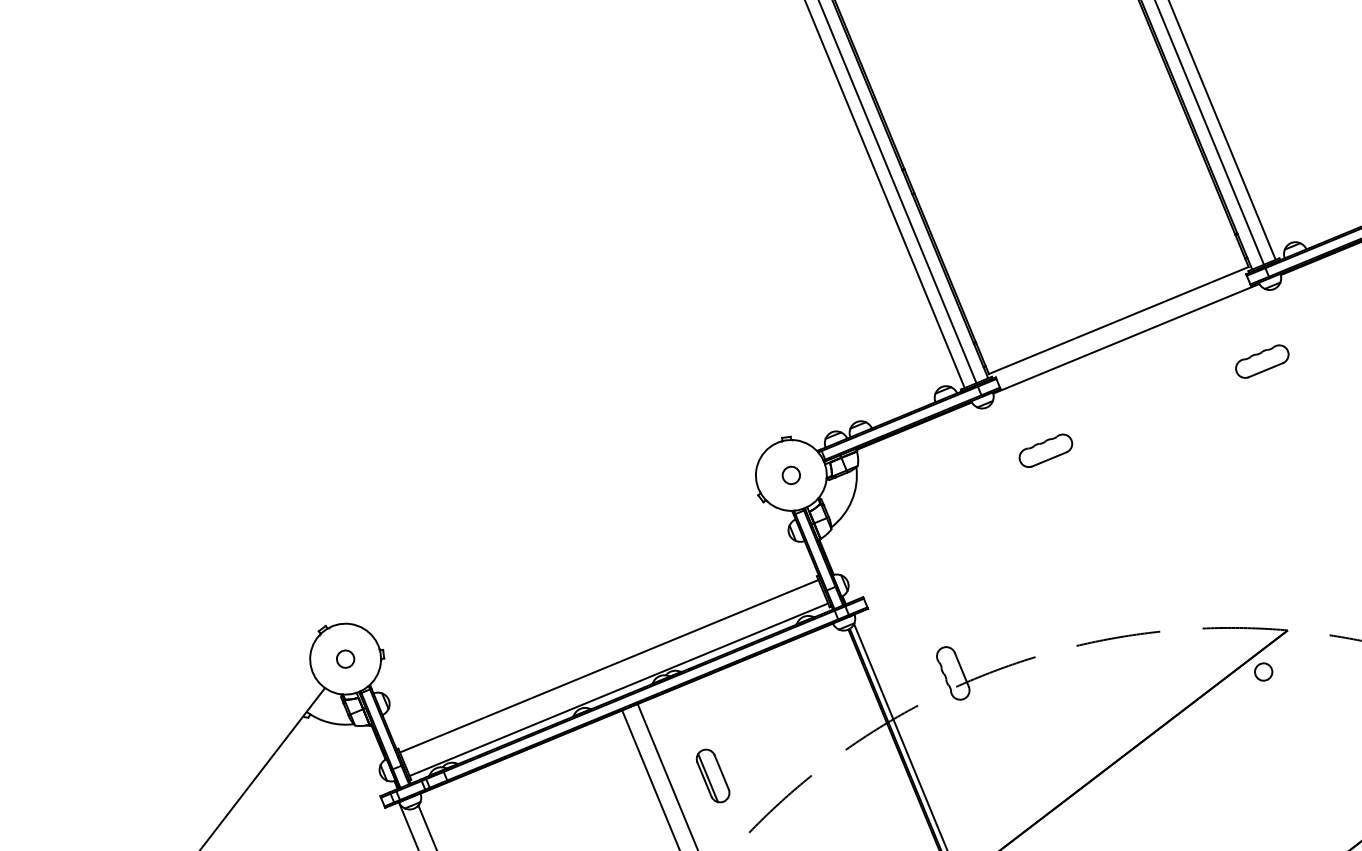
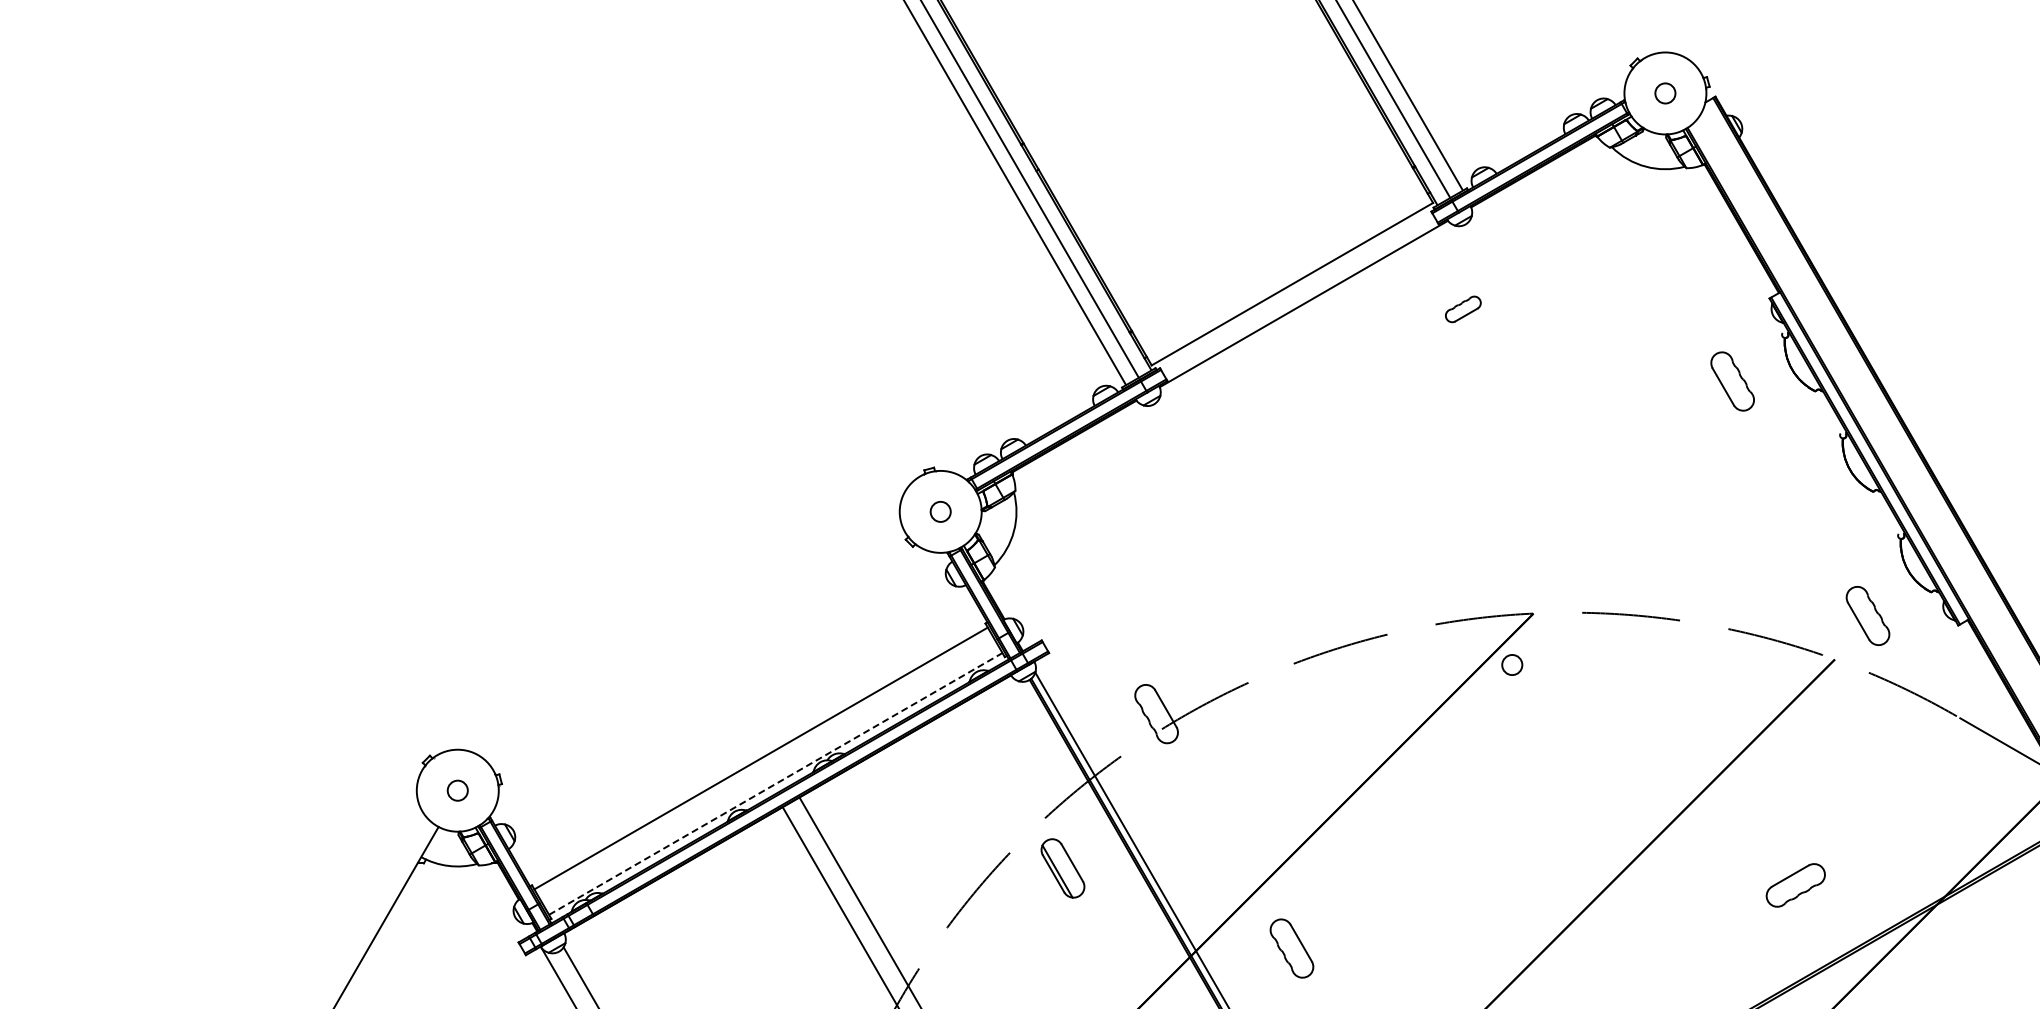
part: (1262, 361) -> (1463, 309), size x0.6
part: (1045, 450) -> (1228, 444), removed
line: (618, 689) -> (775, 783), solid -> dashed
part: (712, 775) -> (1062, 868), moved

